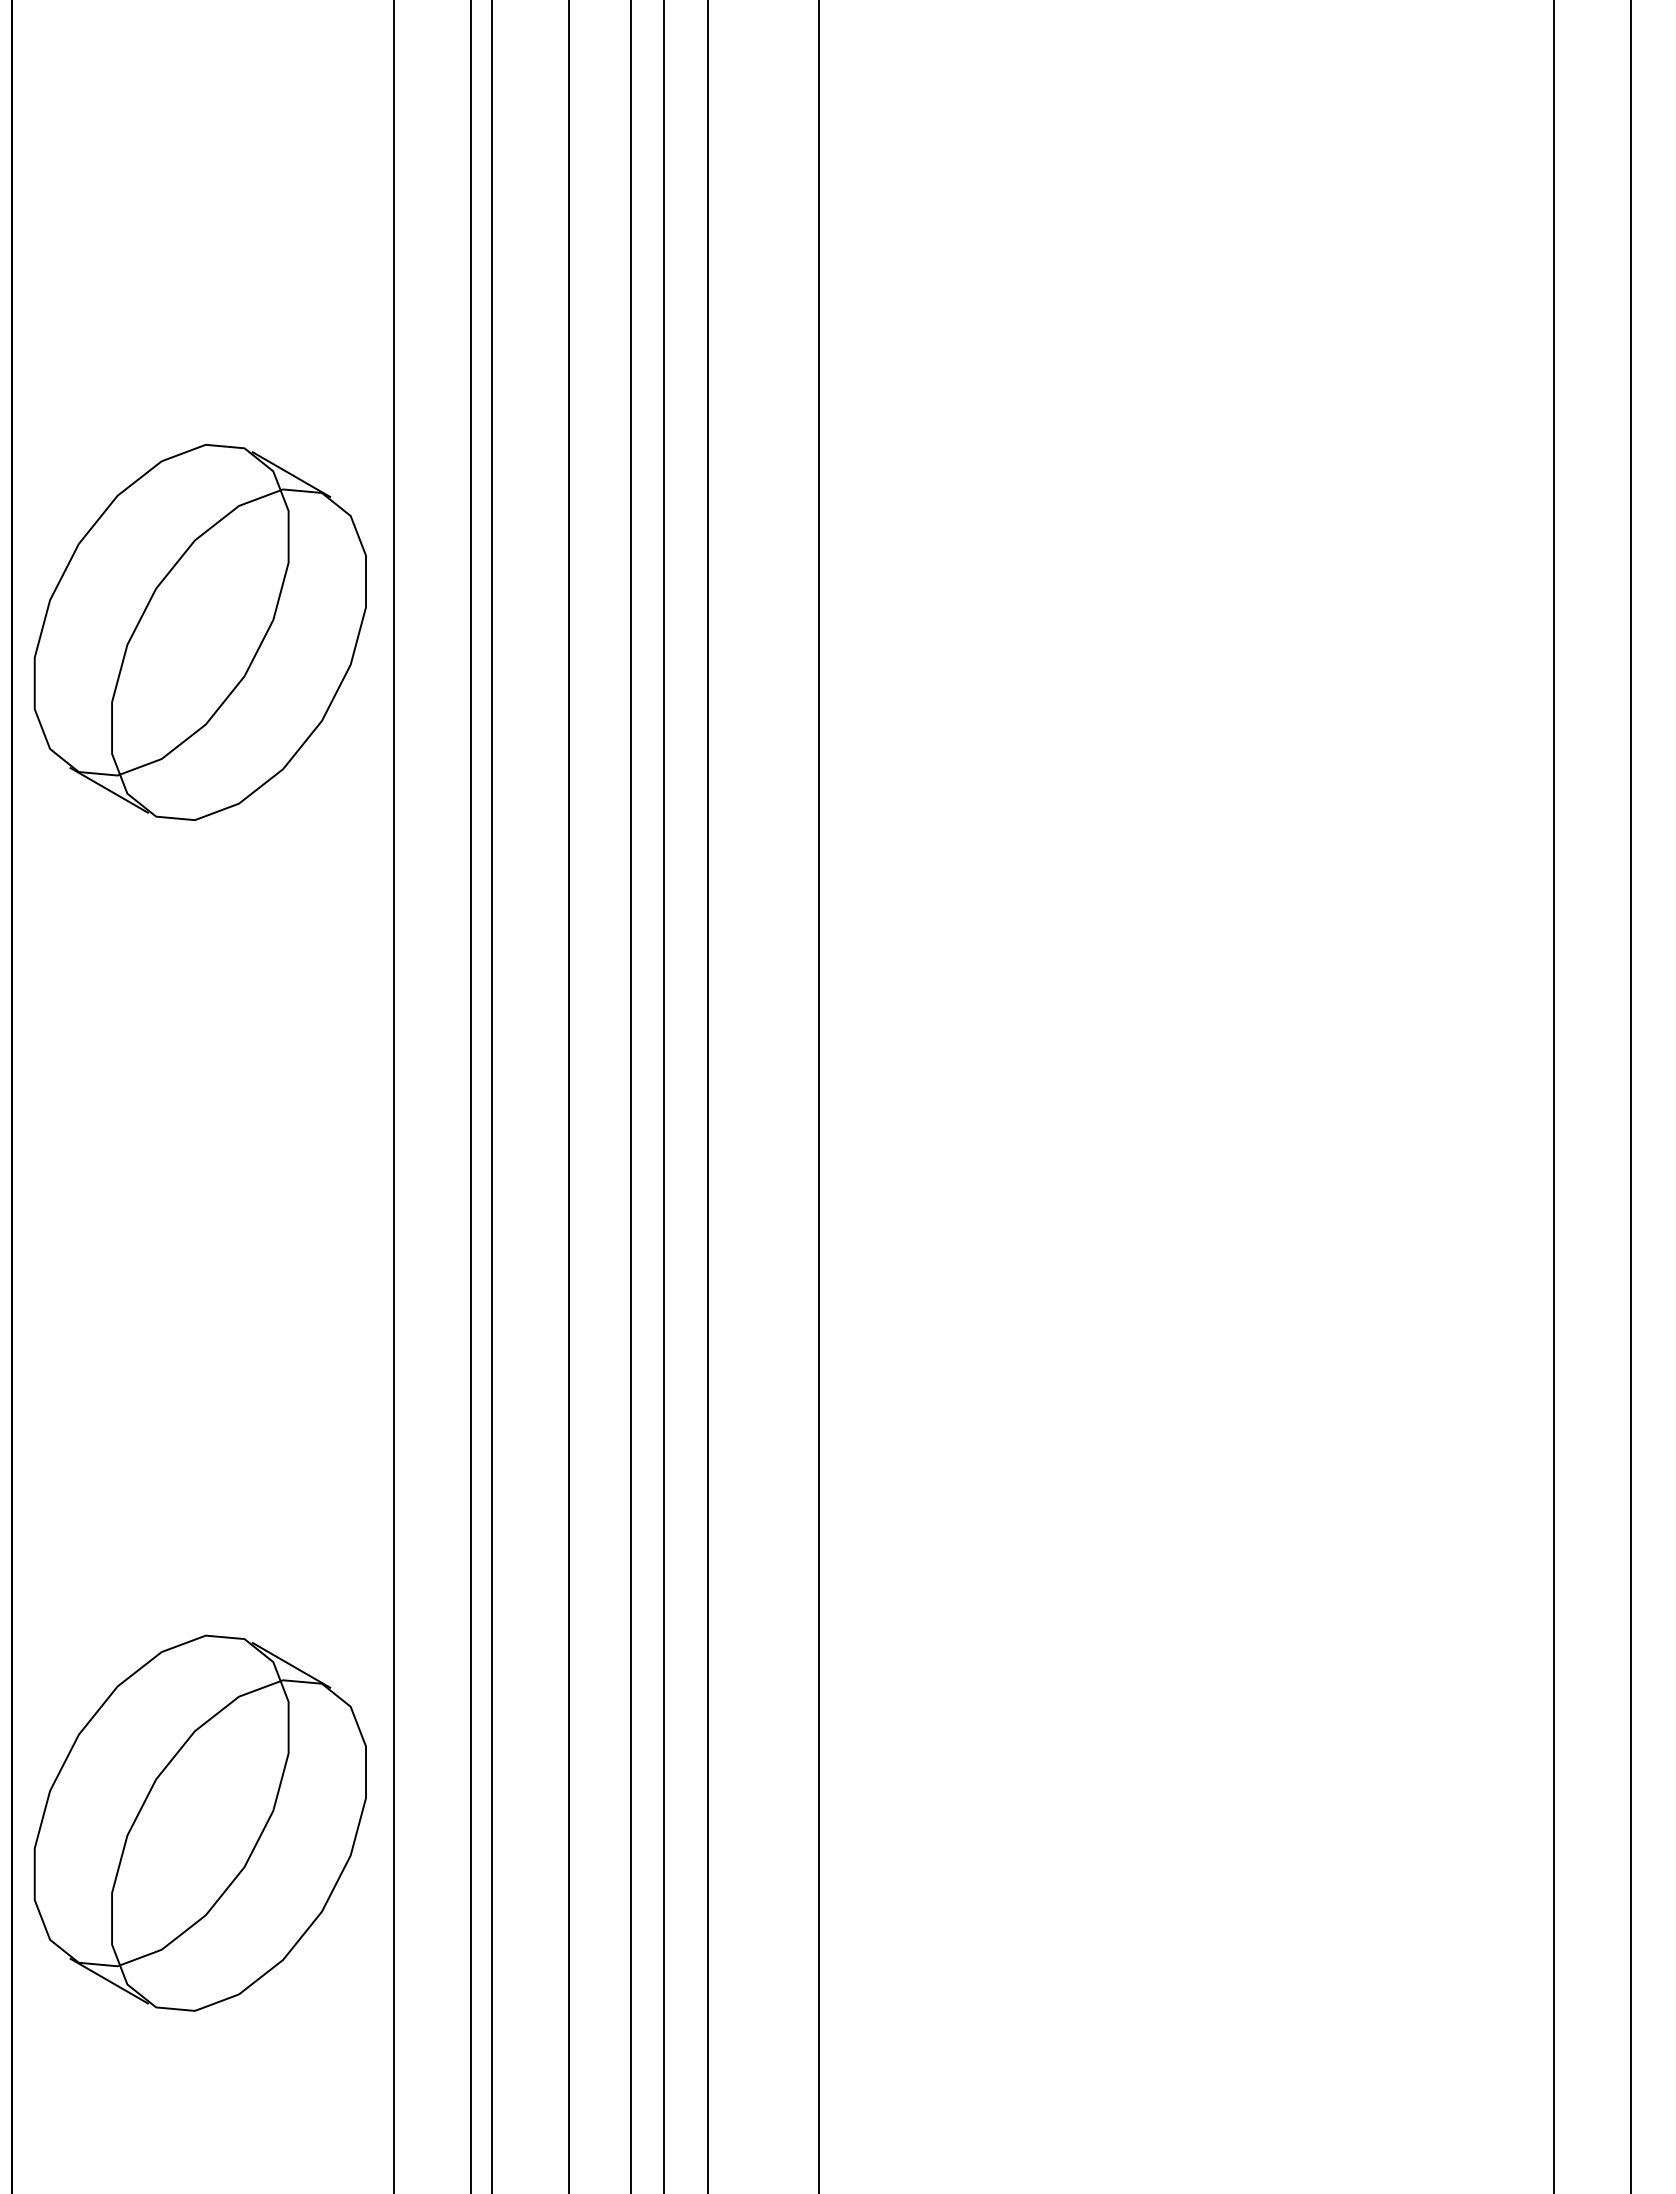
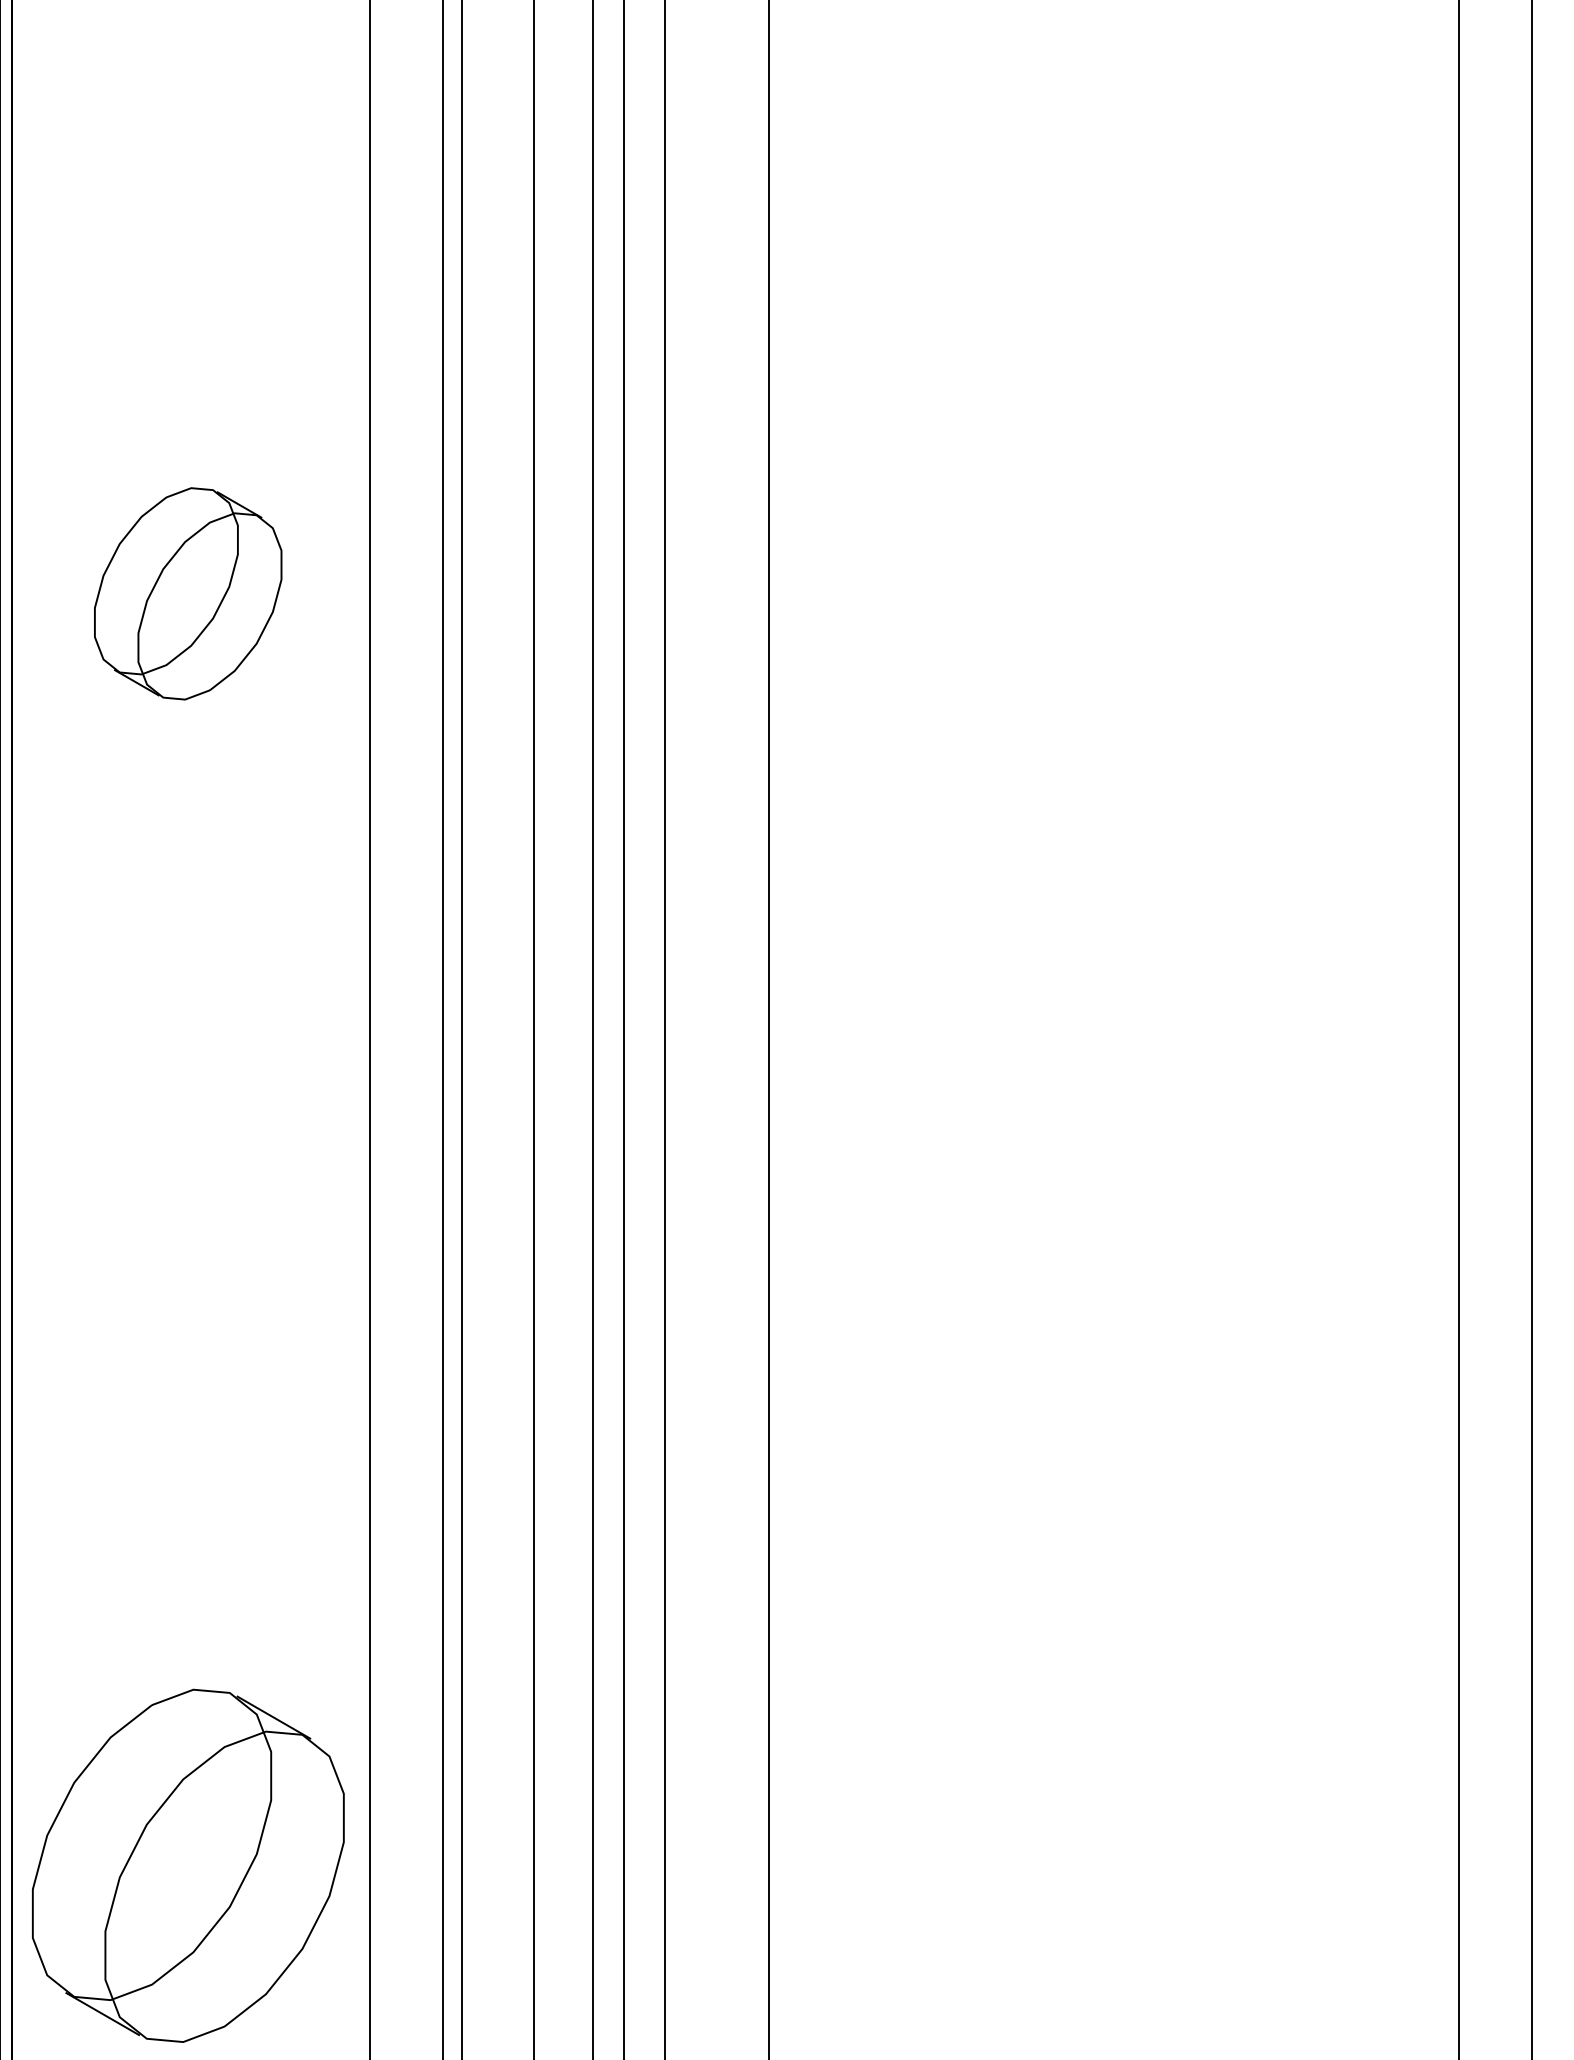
part: (199, 632) -> (187, 593), size x0.6
part: (199, 1822) -> (187, 1865), moved

